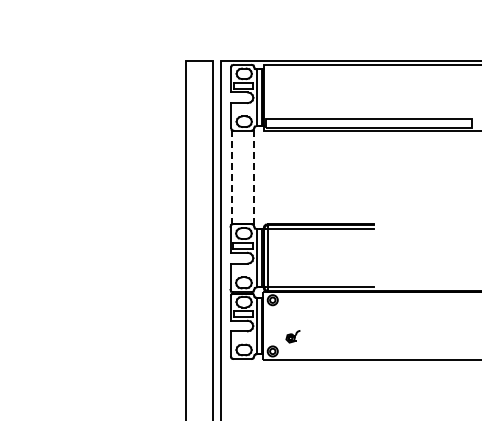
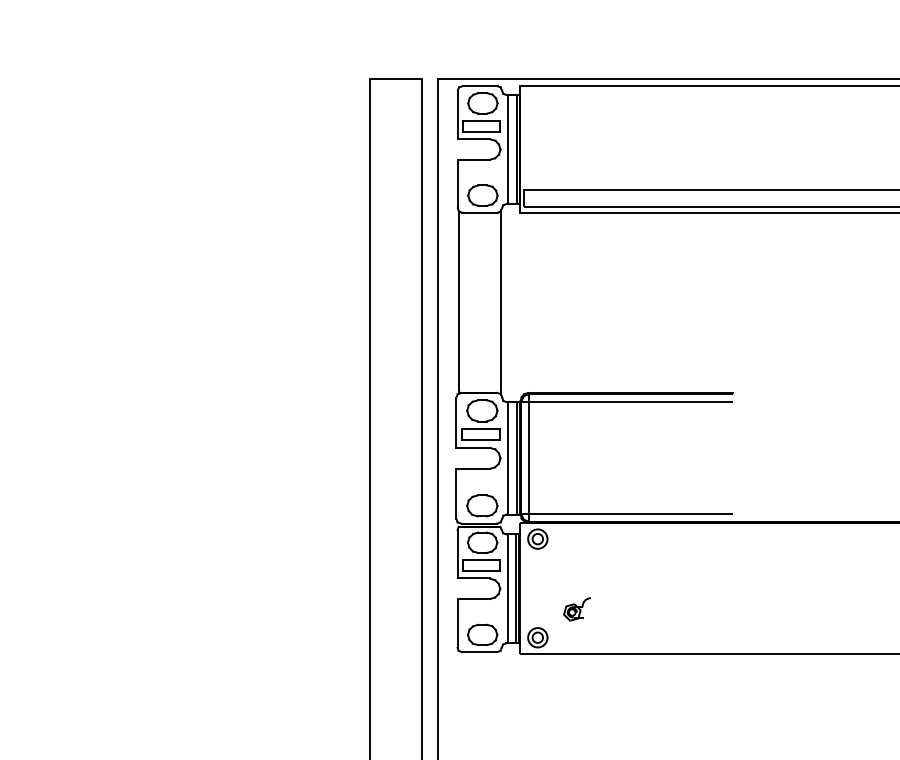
line: (232, 176) -> (460, 300), dashed -> solid
line: (253, 177) -> (500, 302), dashed -> solid

